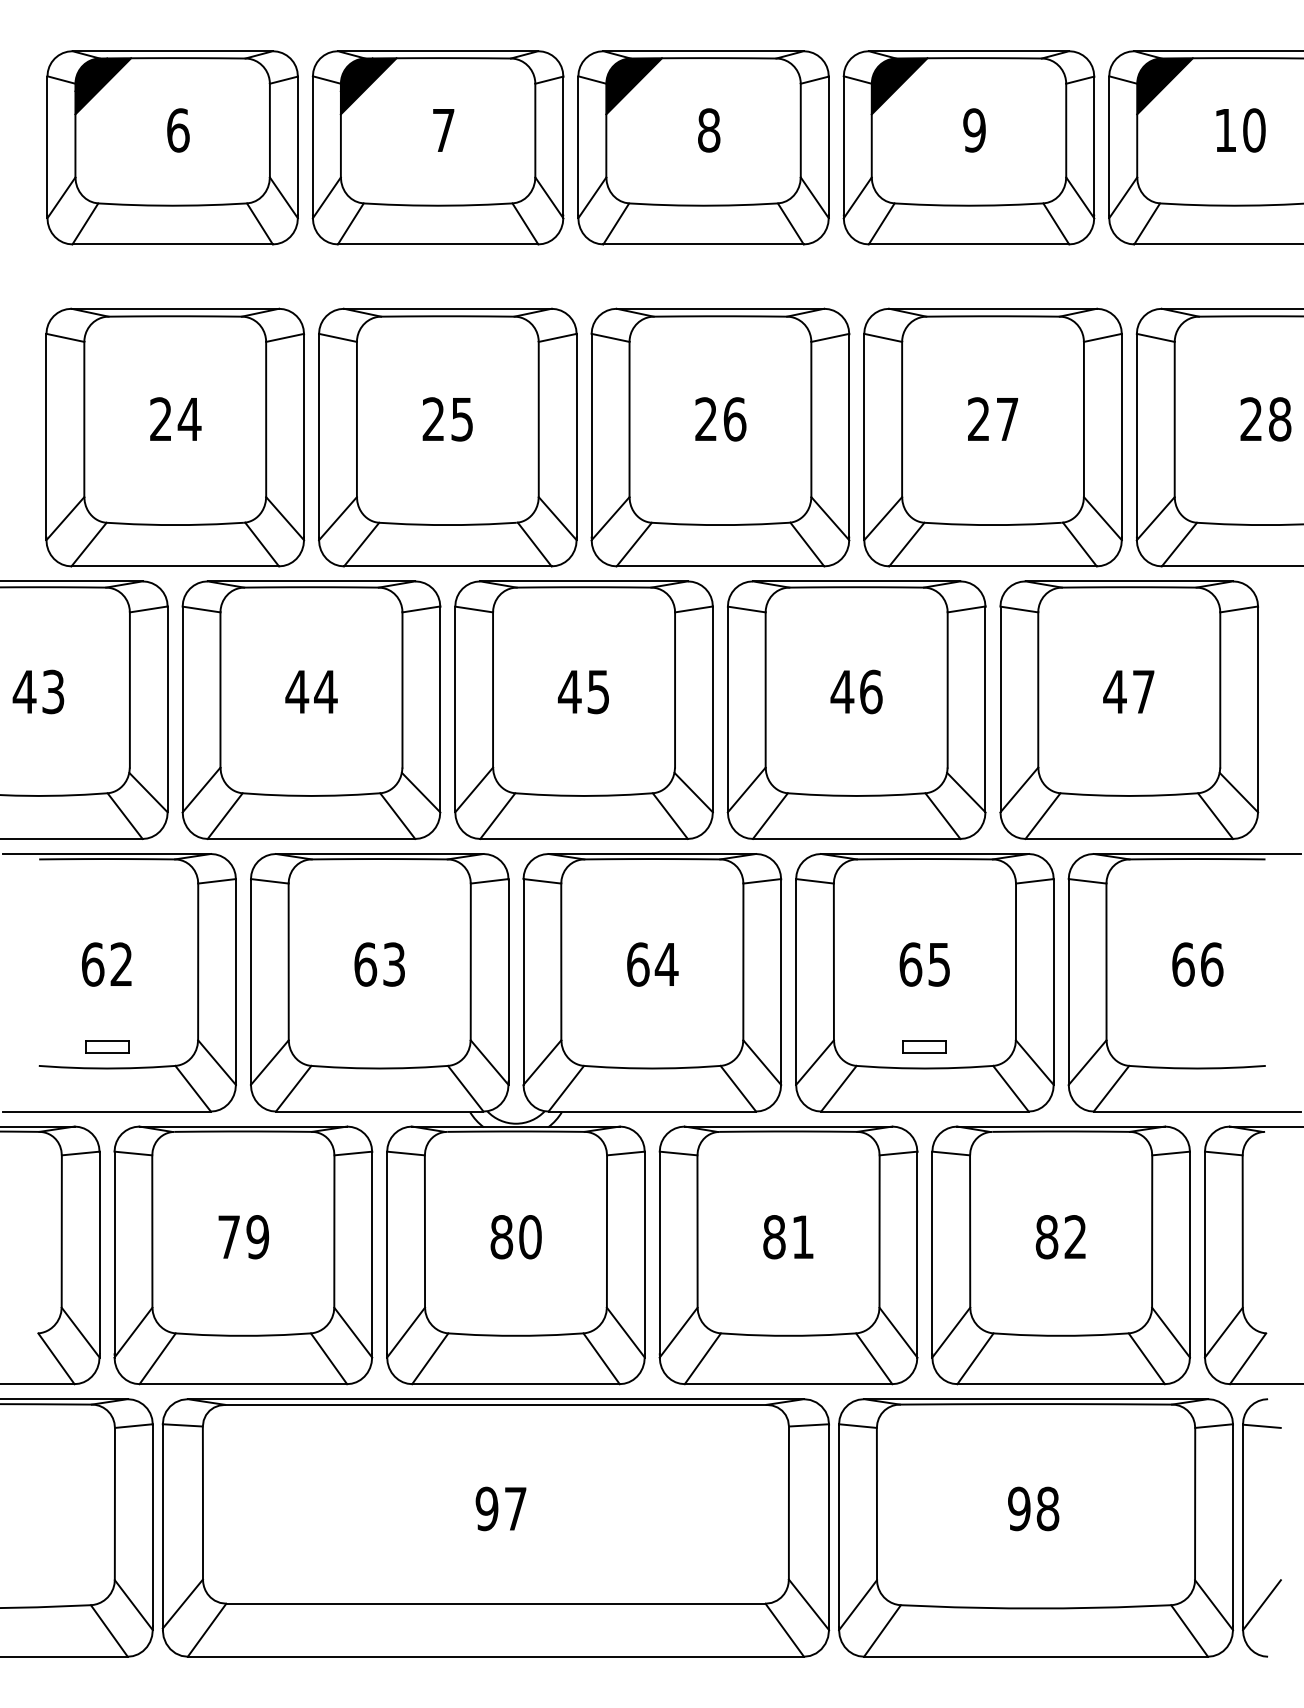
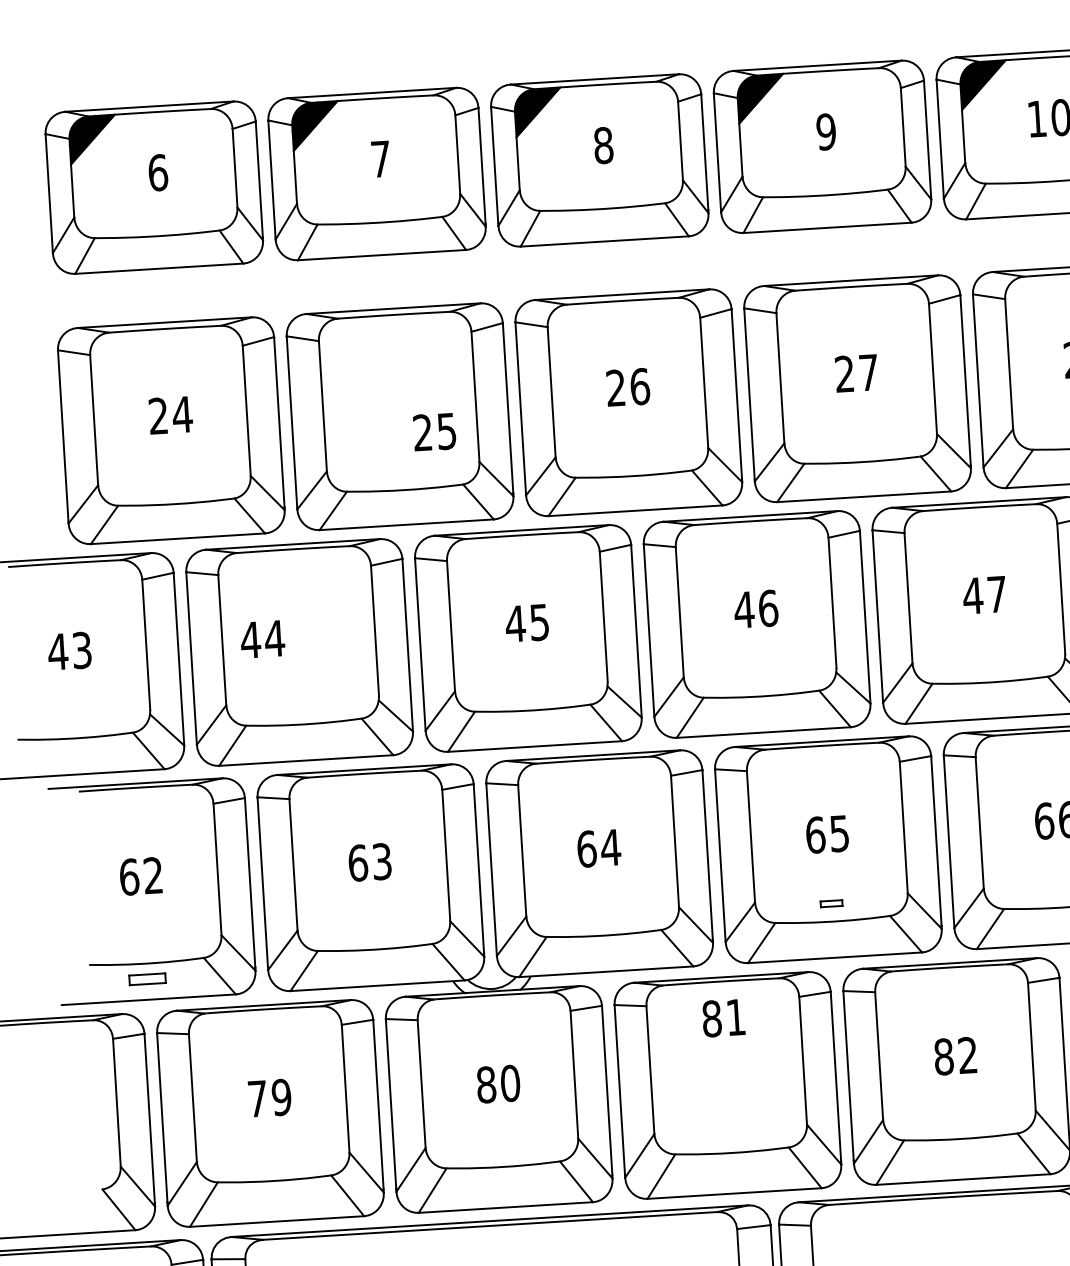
text: (447, 419) -> (434, 432), moved
text: (311, 691) -> (262, 638), moved
part: (107, 1046) -> (147, 978), moved
part: (924, 1046) -> (831, 903), size x0.6
text: (788, 1237) -> (723, 1018), moved

